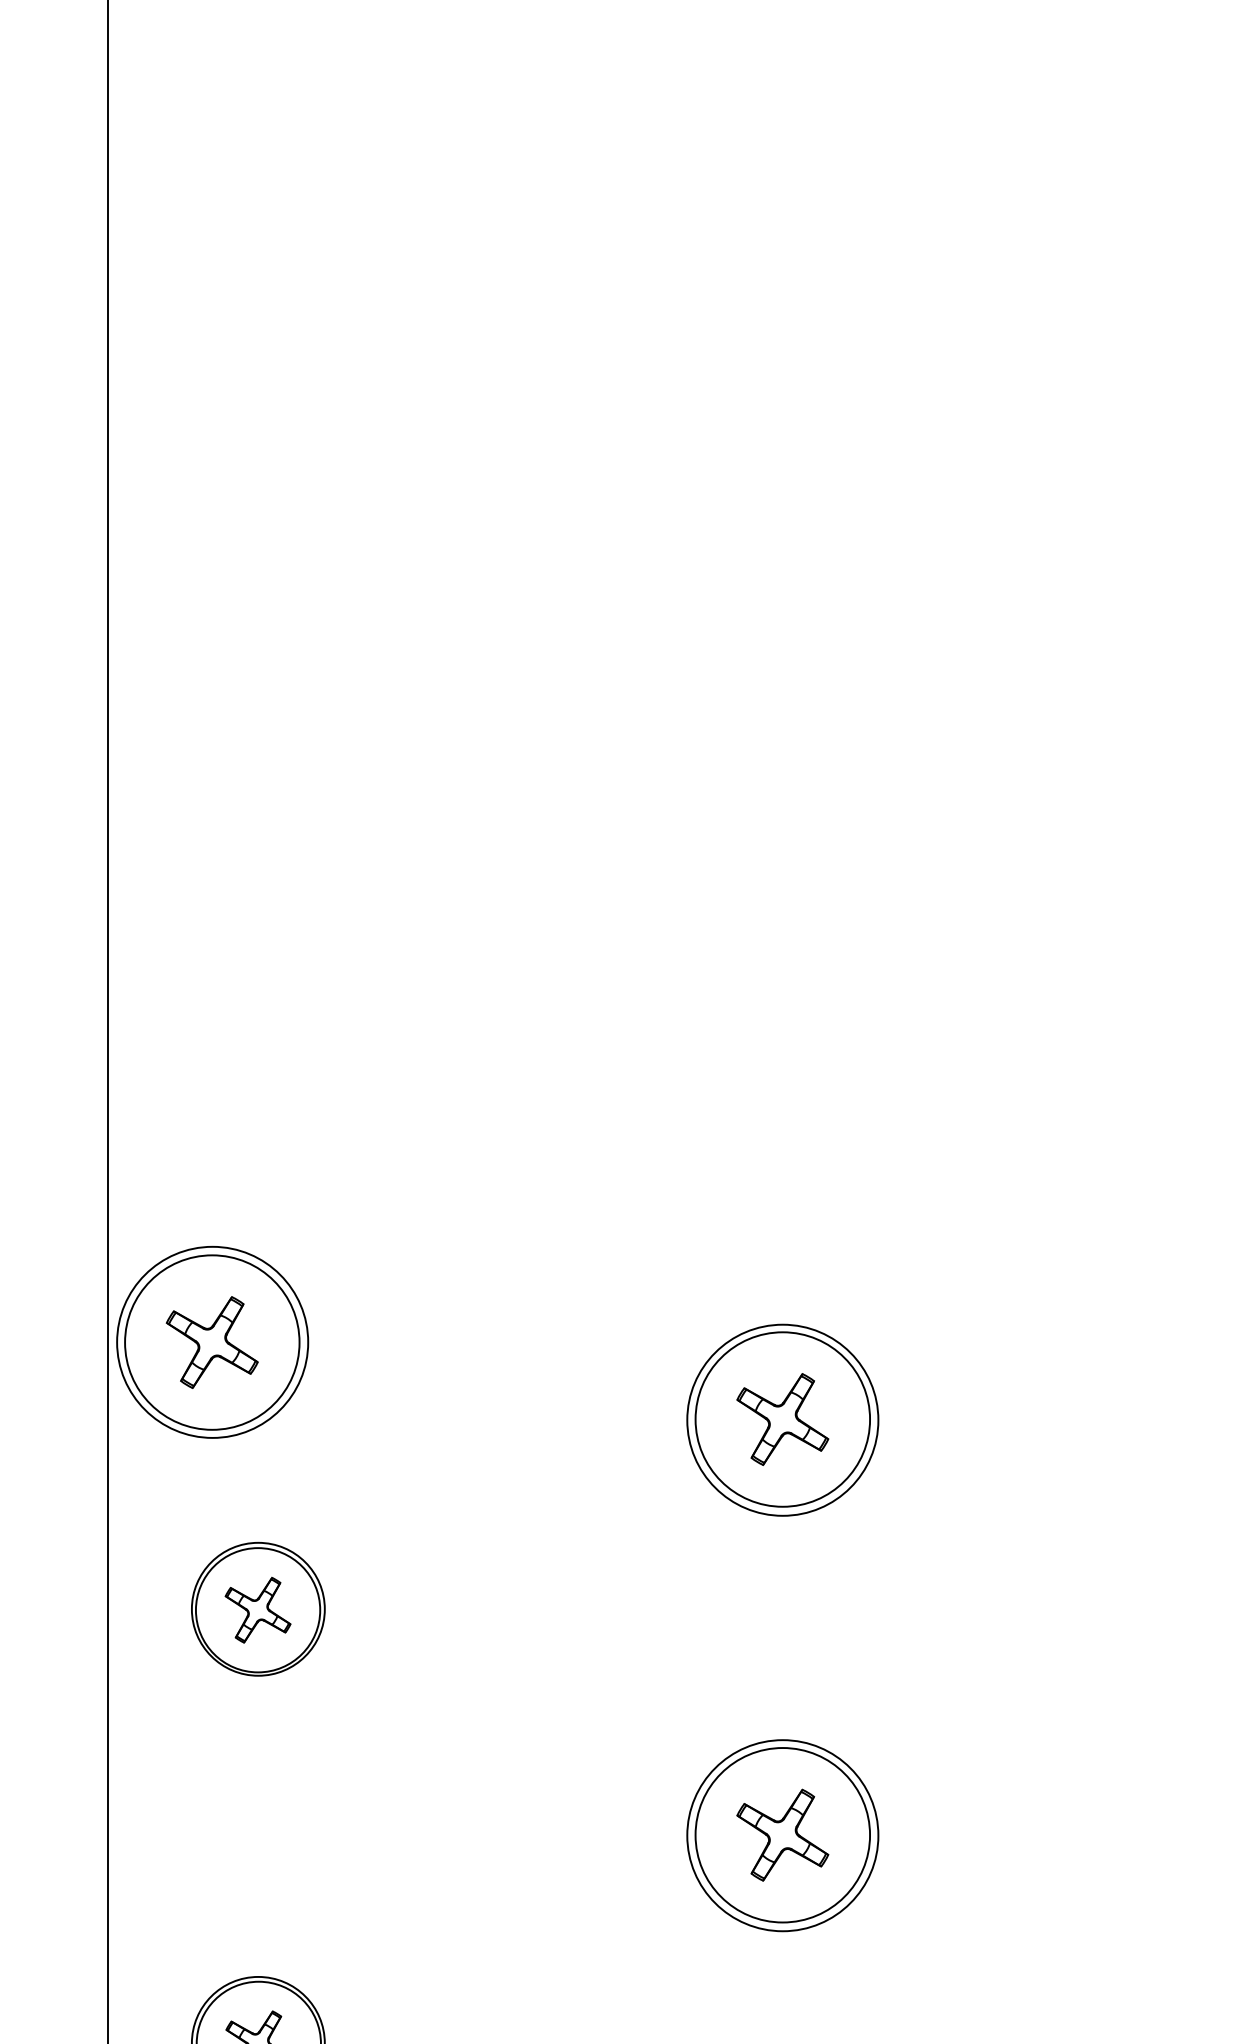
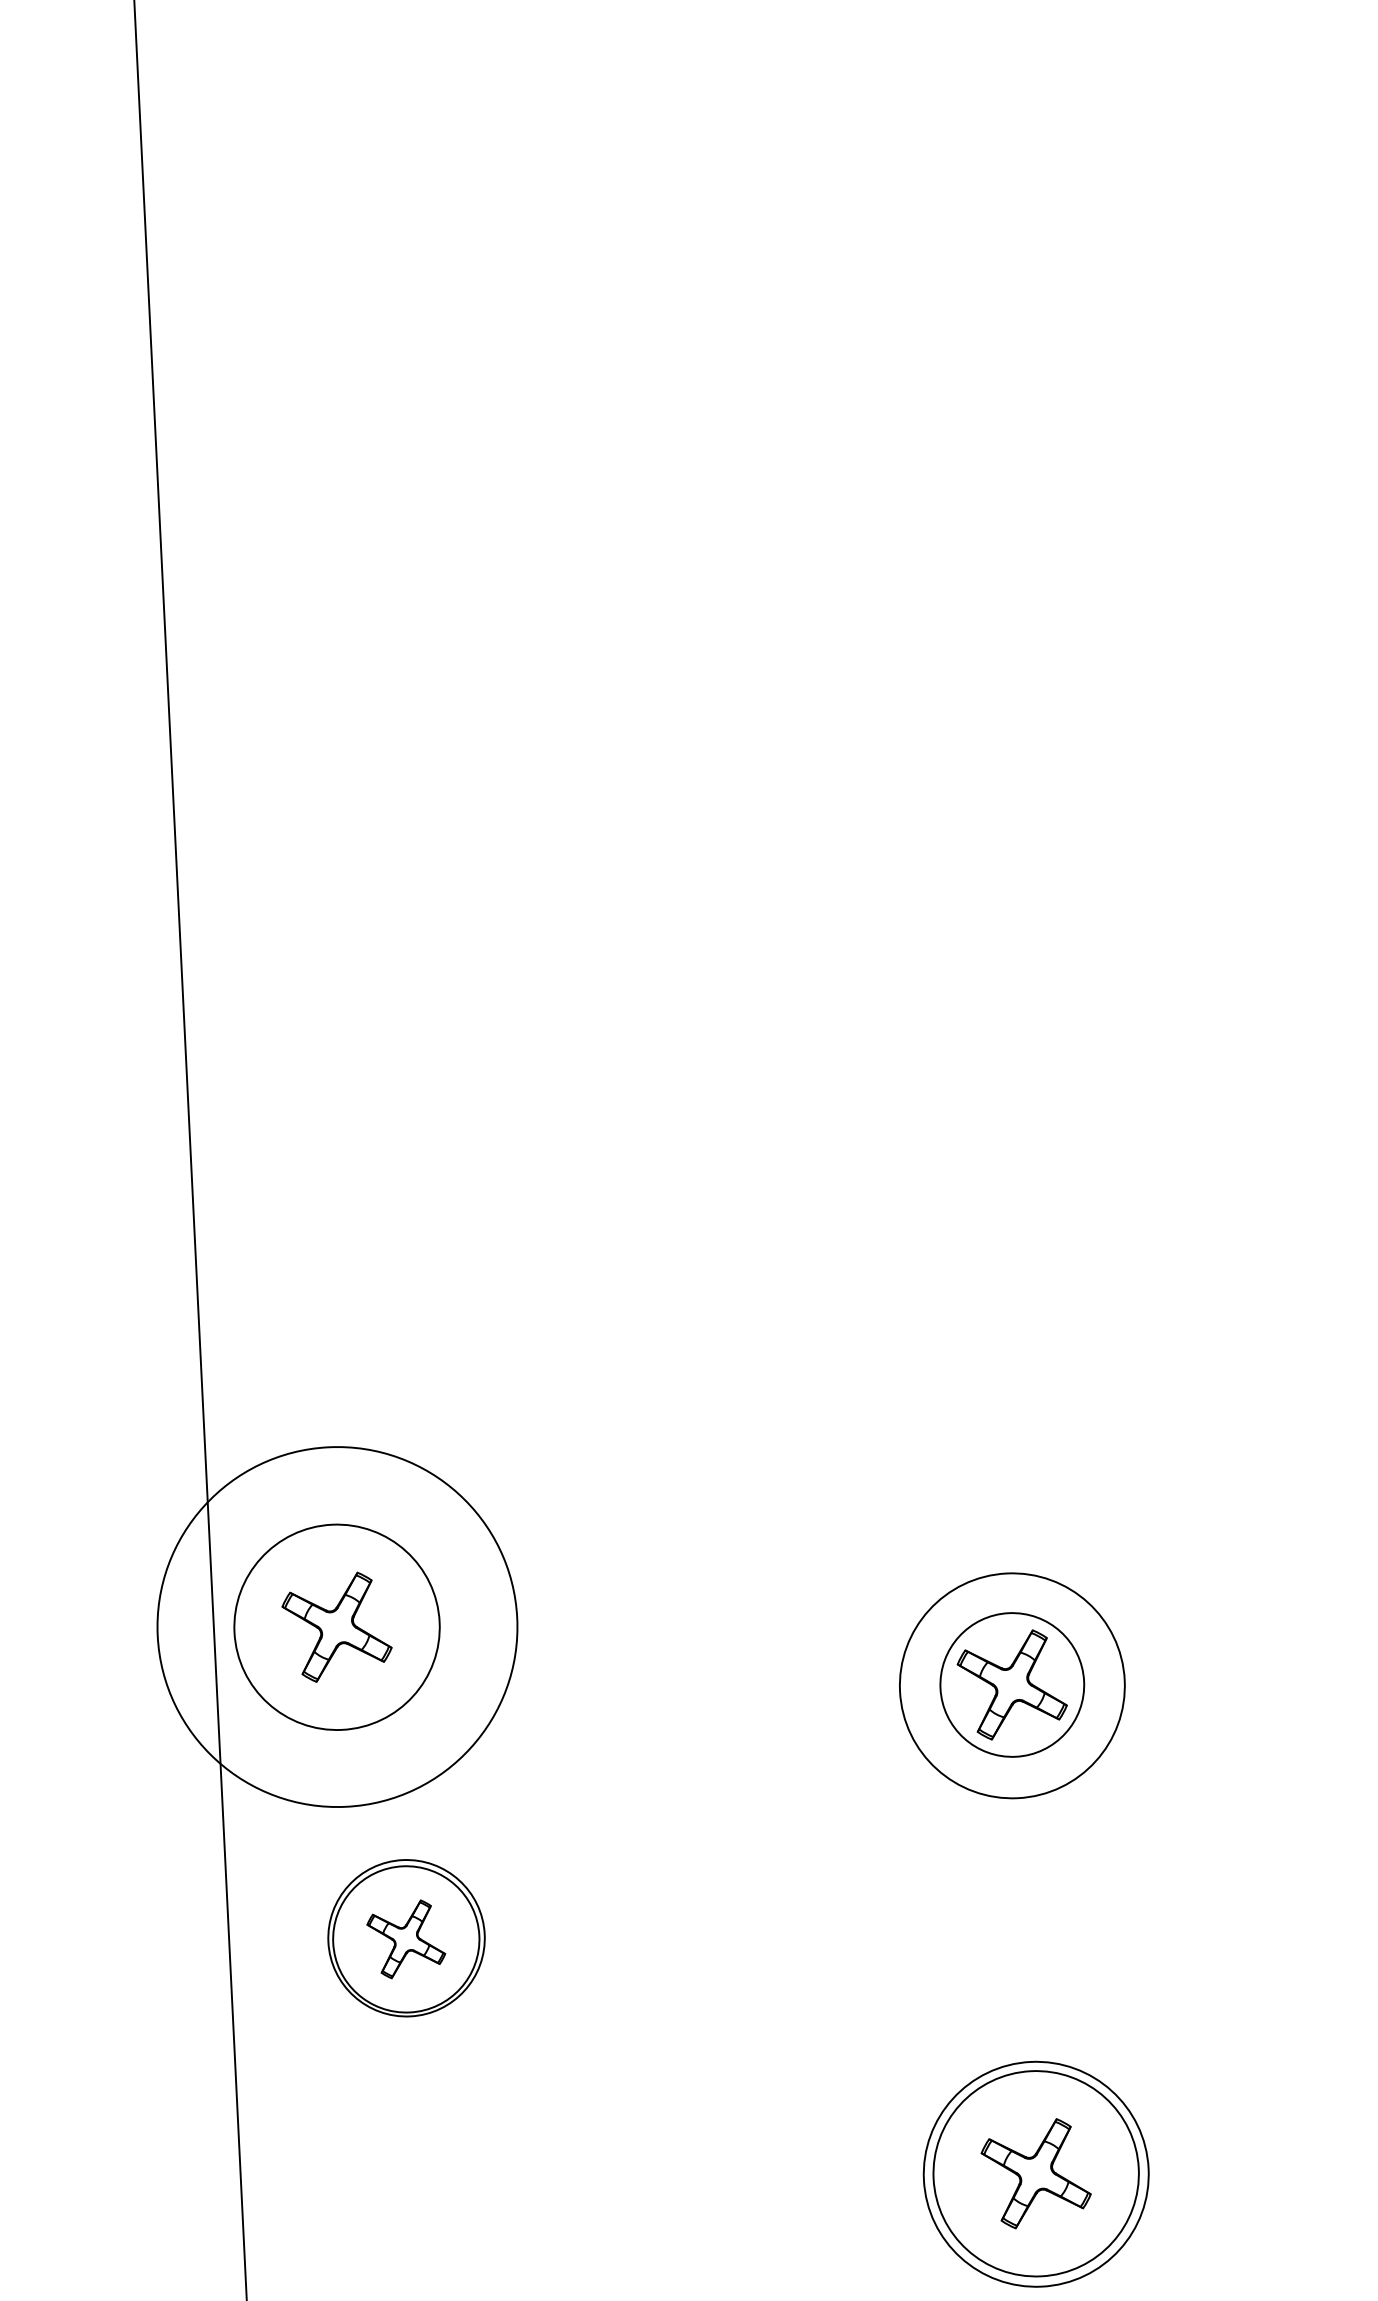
circle: (212, 1341) -> (337, 1626), size x1.6
circle: (782, 1419) -> (1011, 1684), size x0.7

